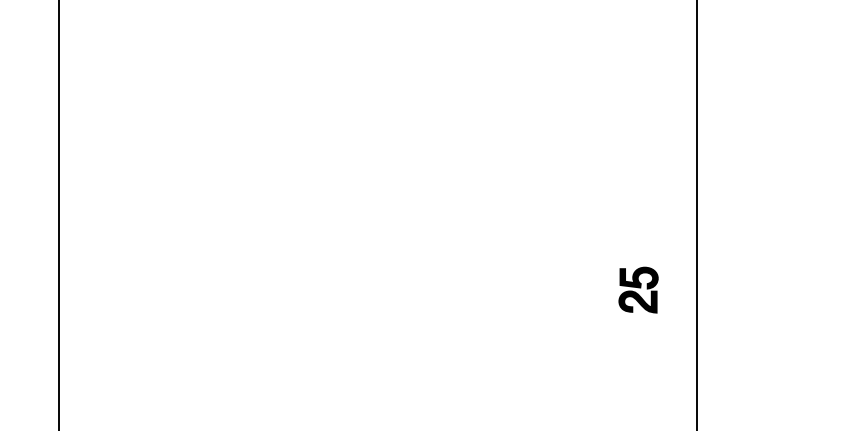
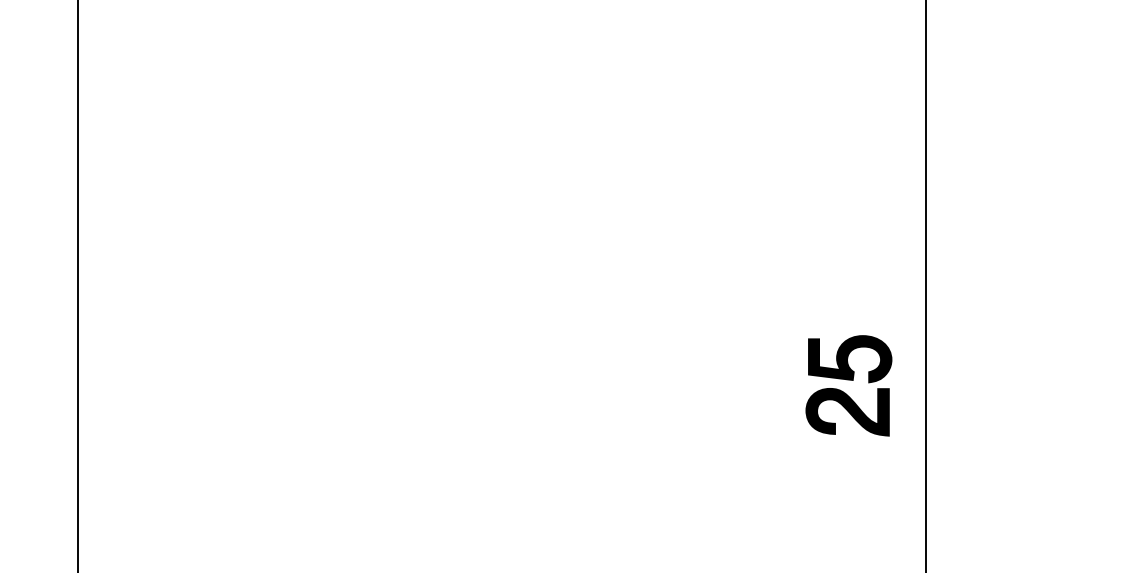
part: (638, 289) -> (848, 384), size x1.67

